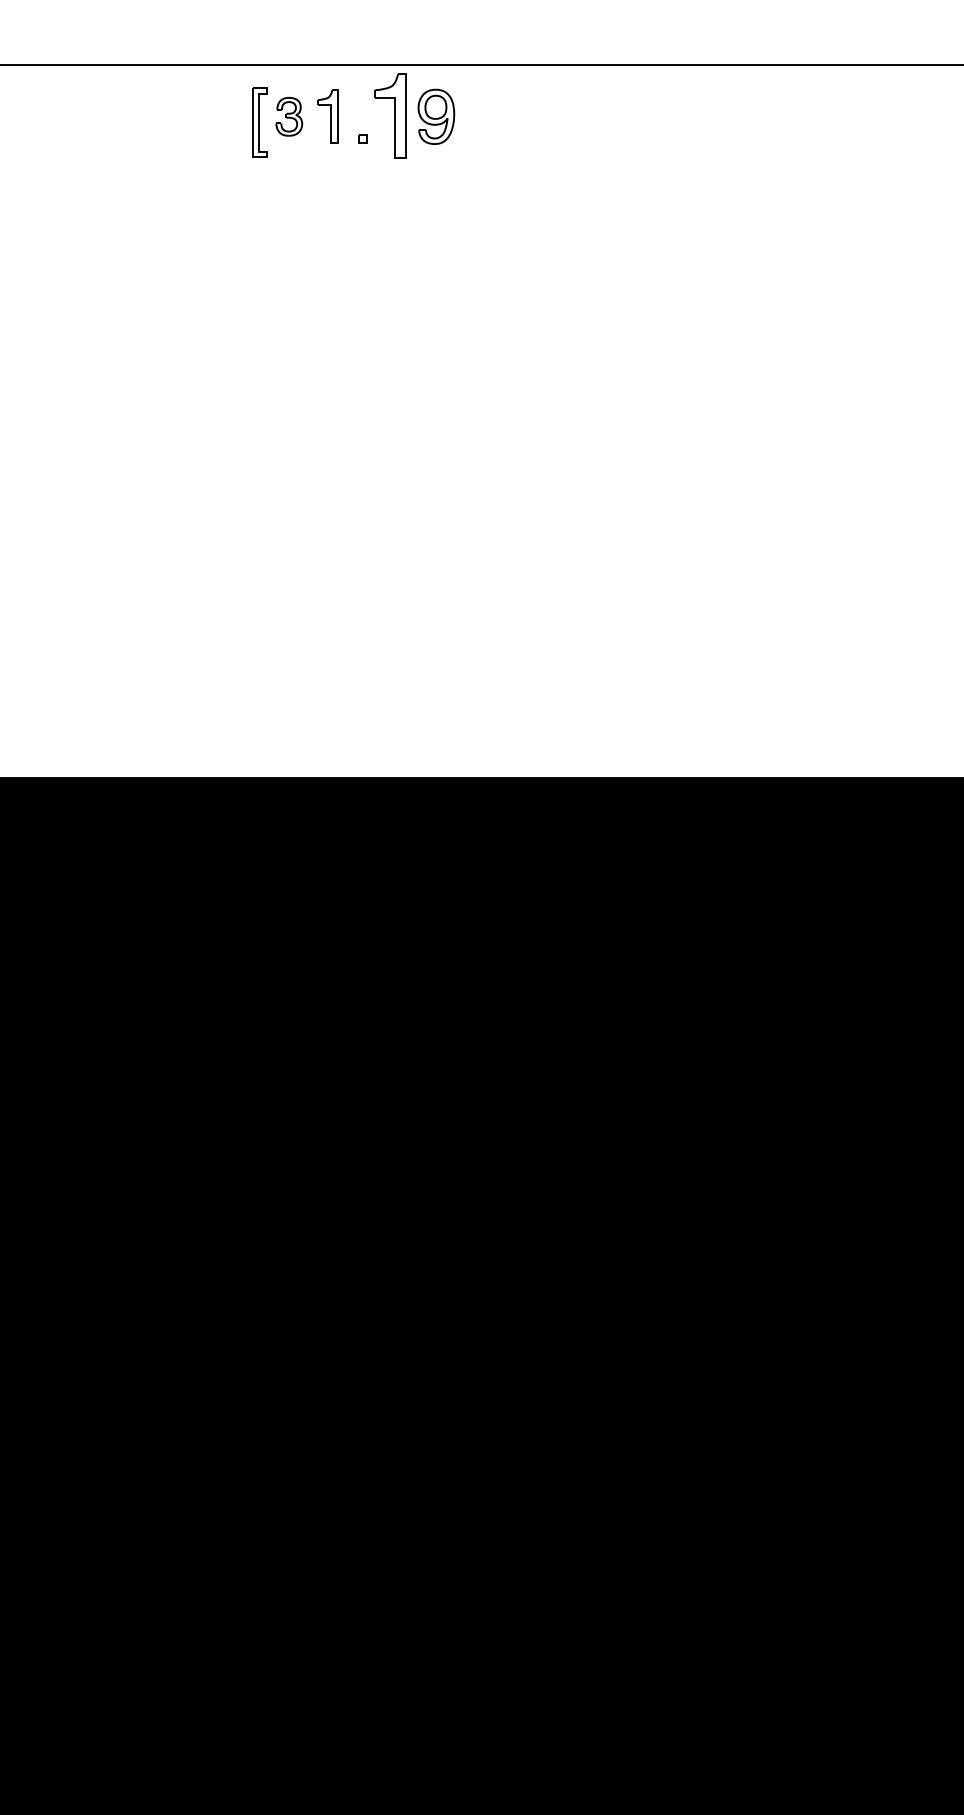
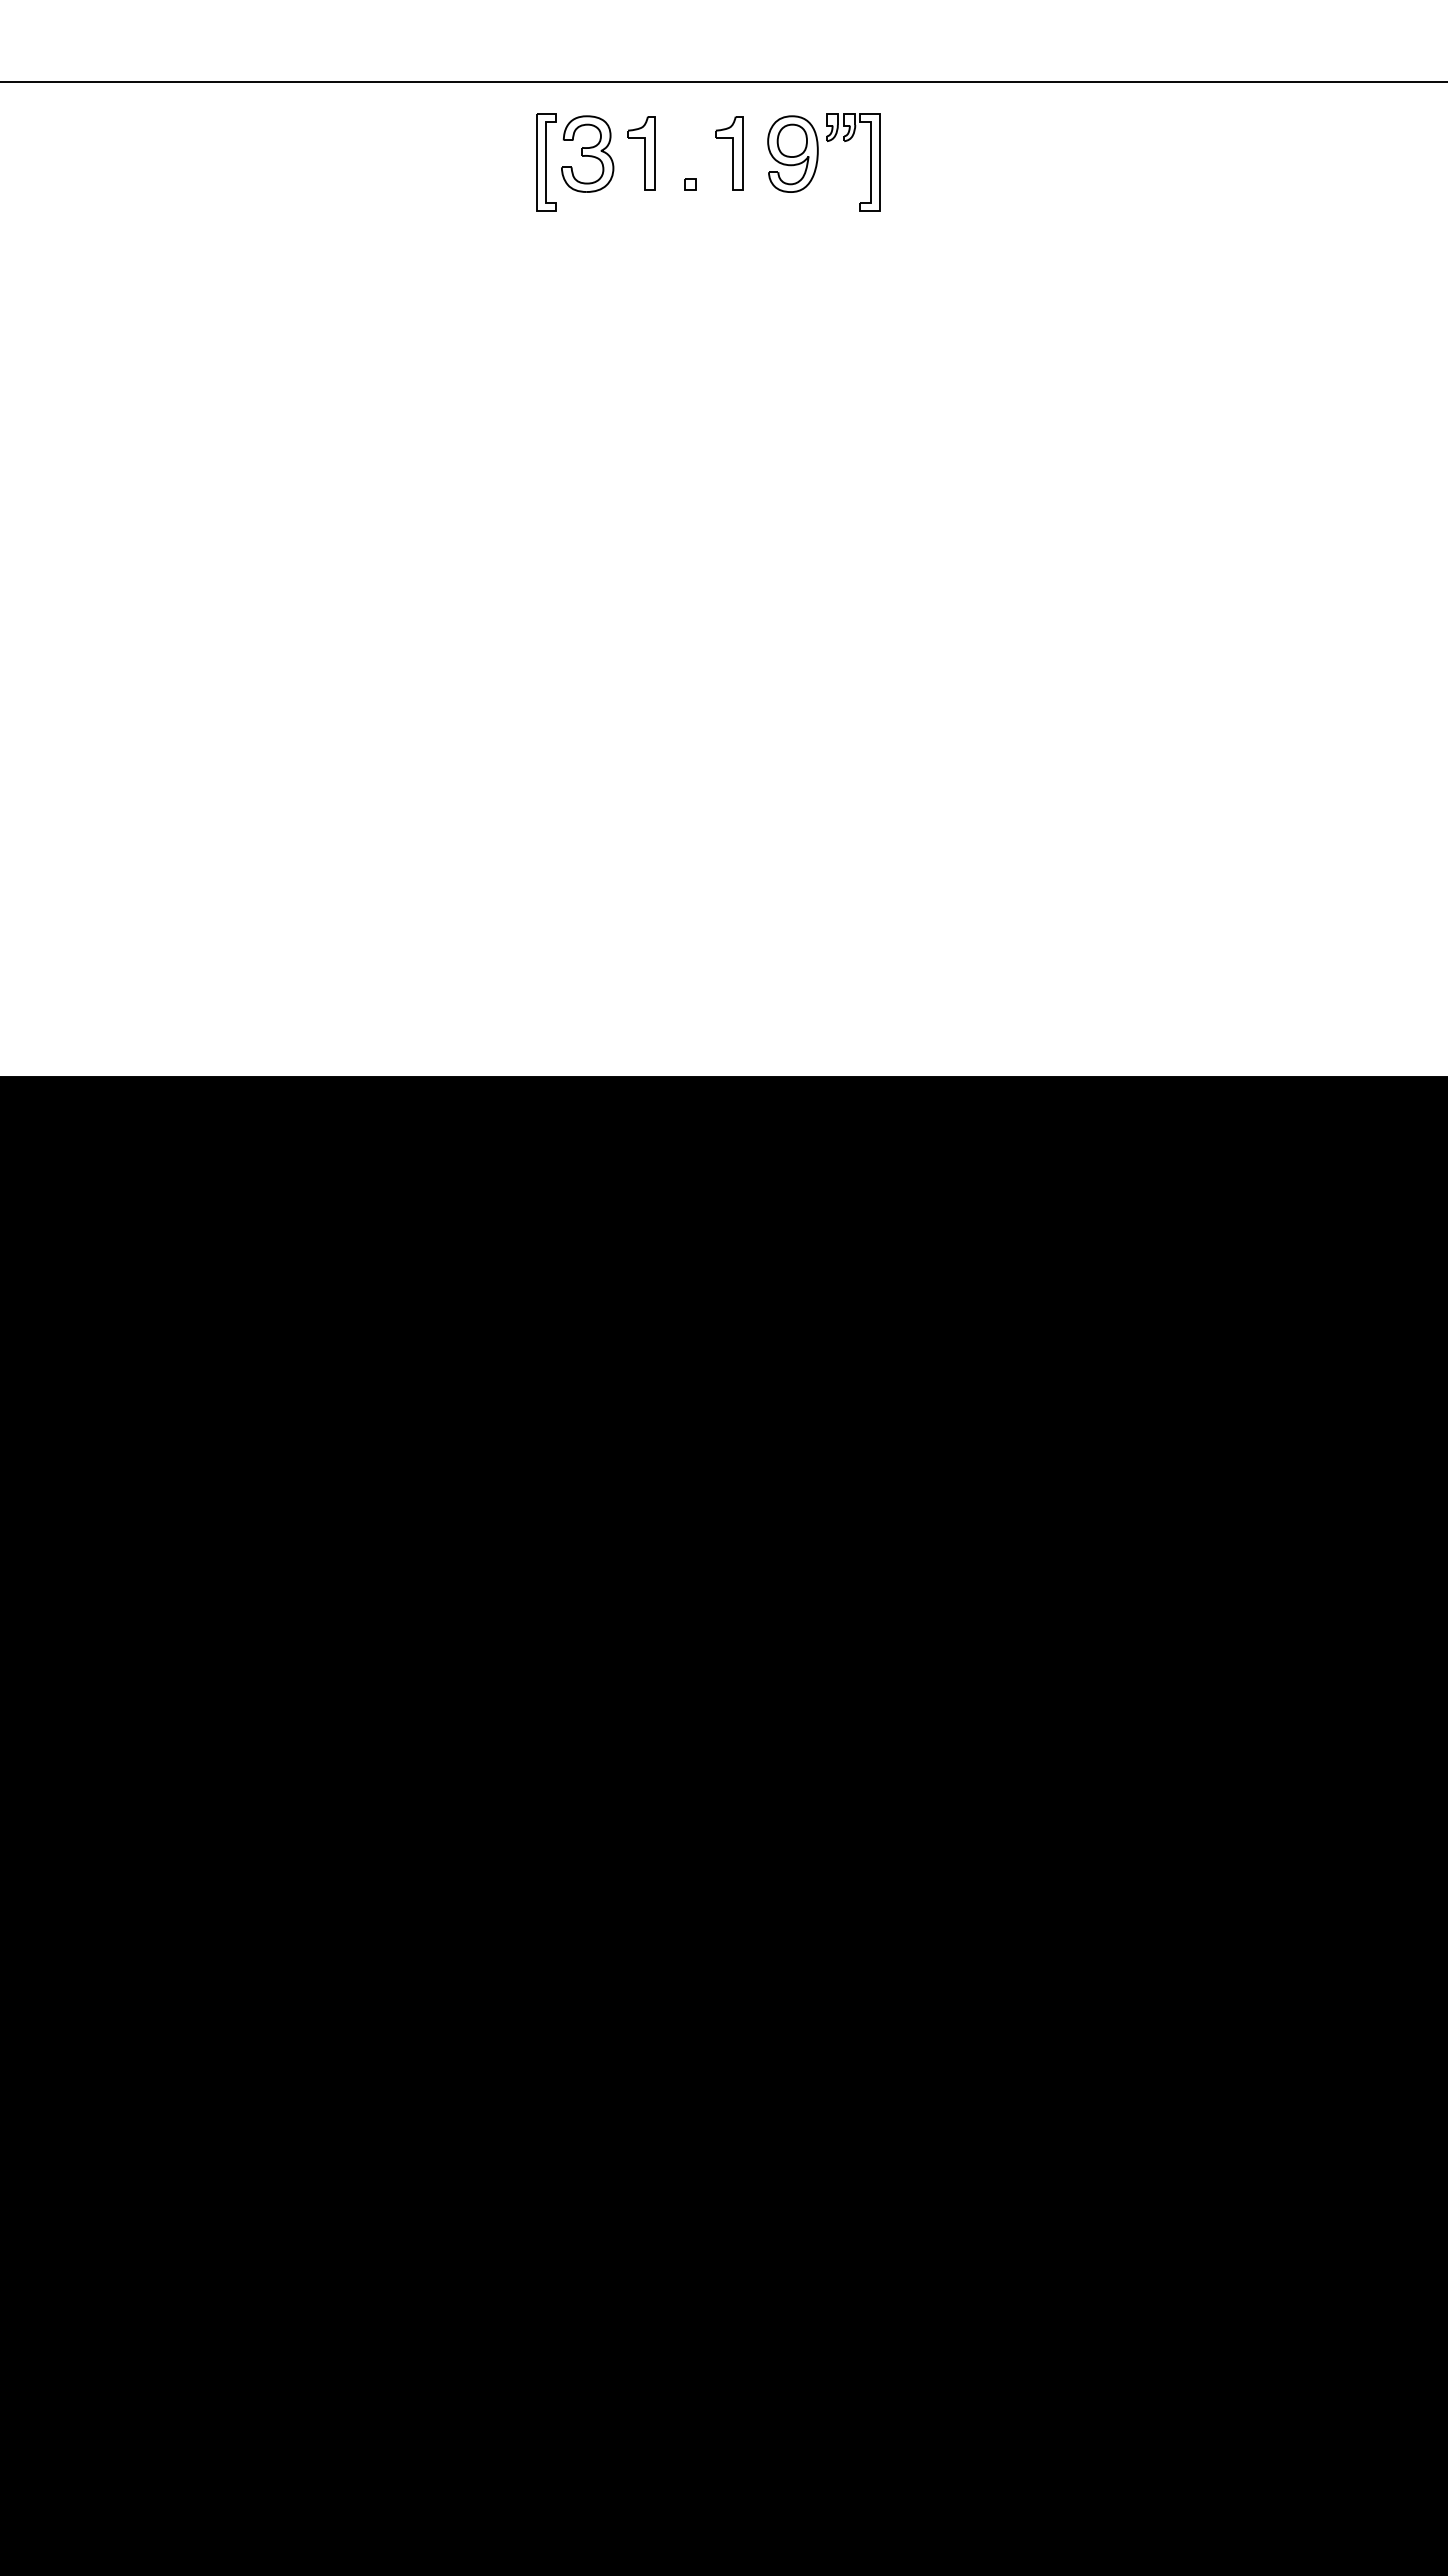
part: (289, 116) -> (587, 153), size x1.43
part: (390, 116) -> (729, 153), size x0.62
part: (491, 122) -> (870, 162), added

